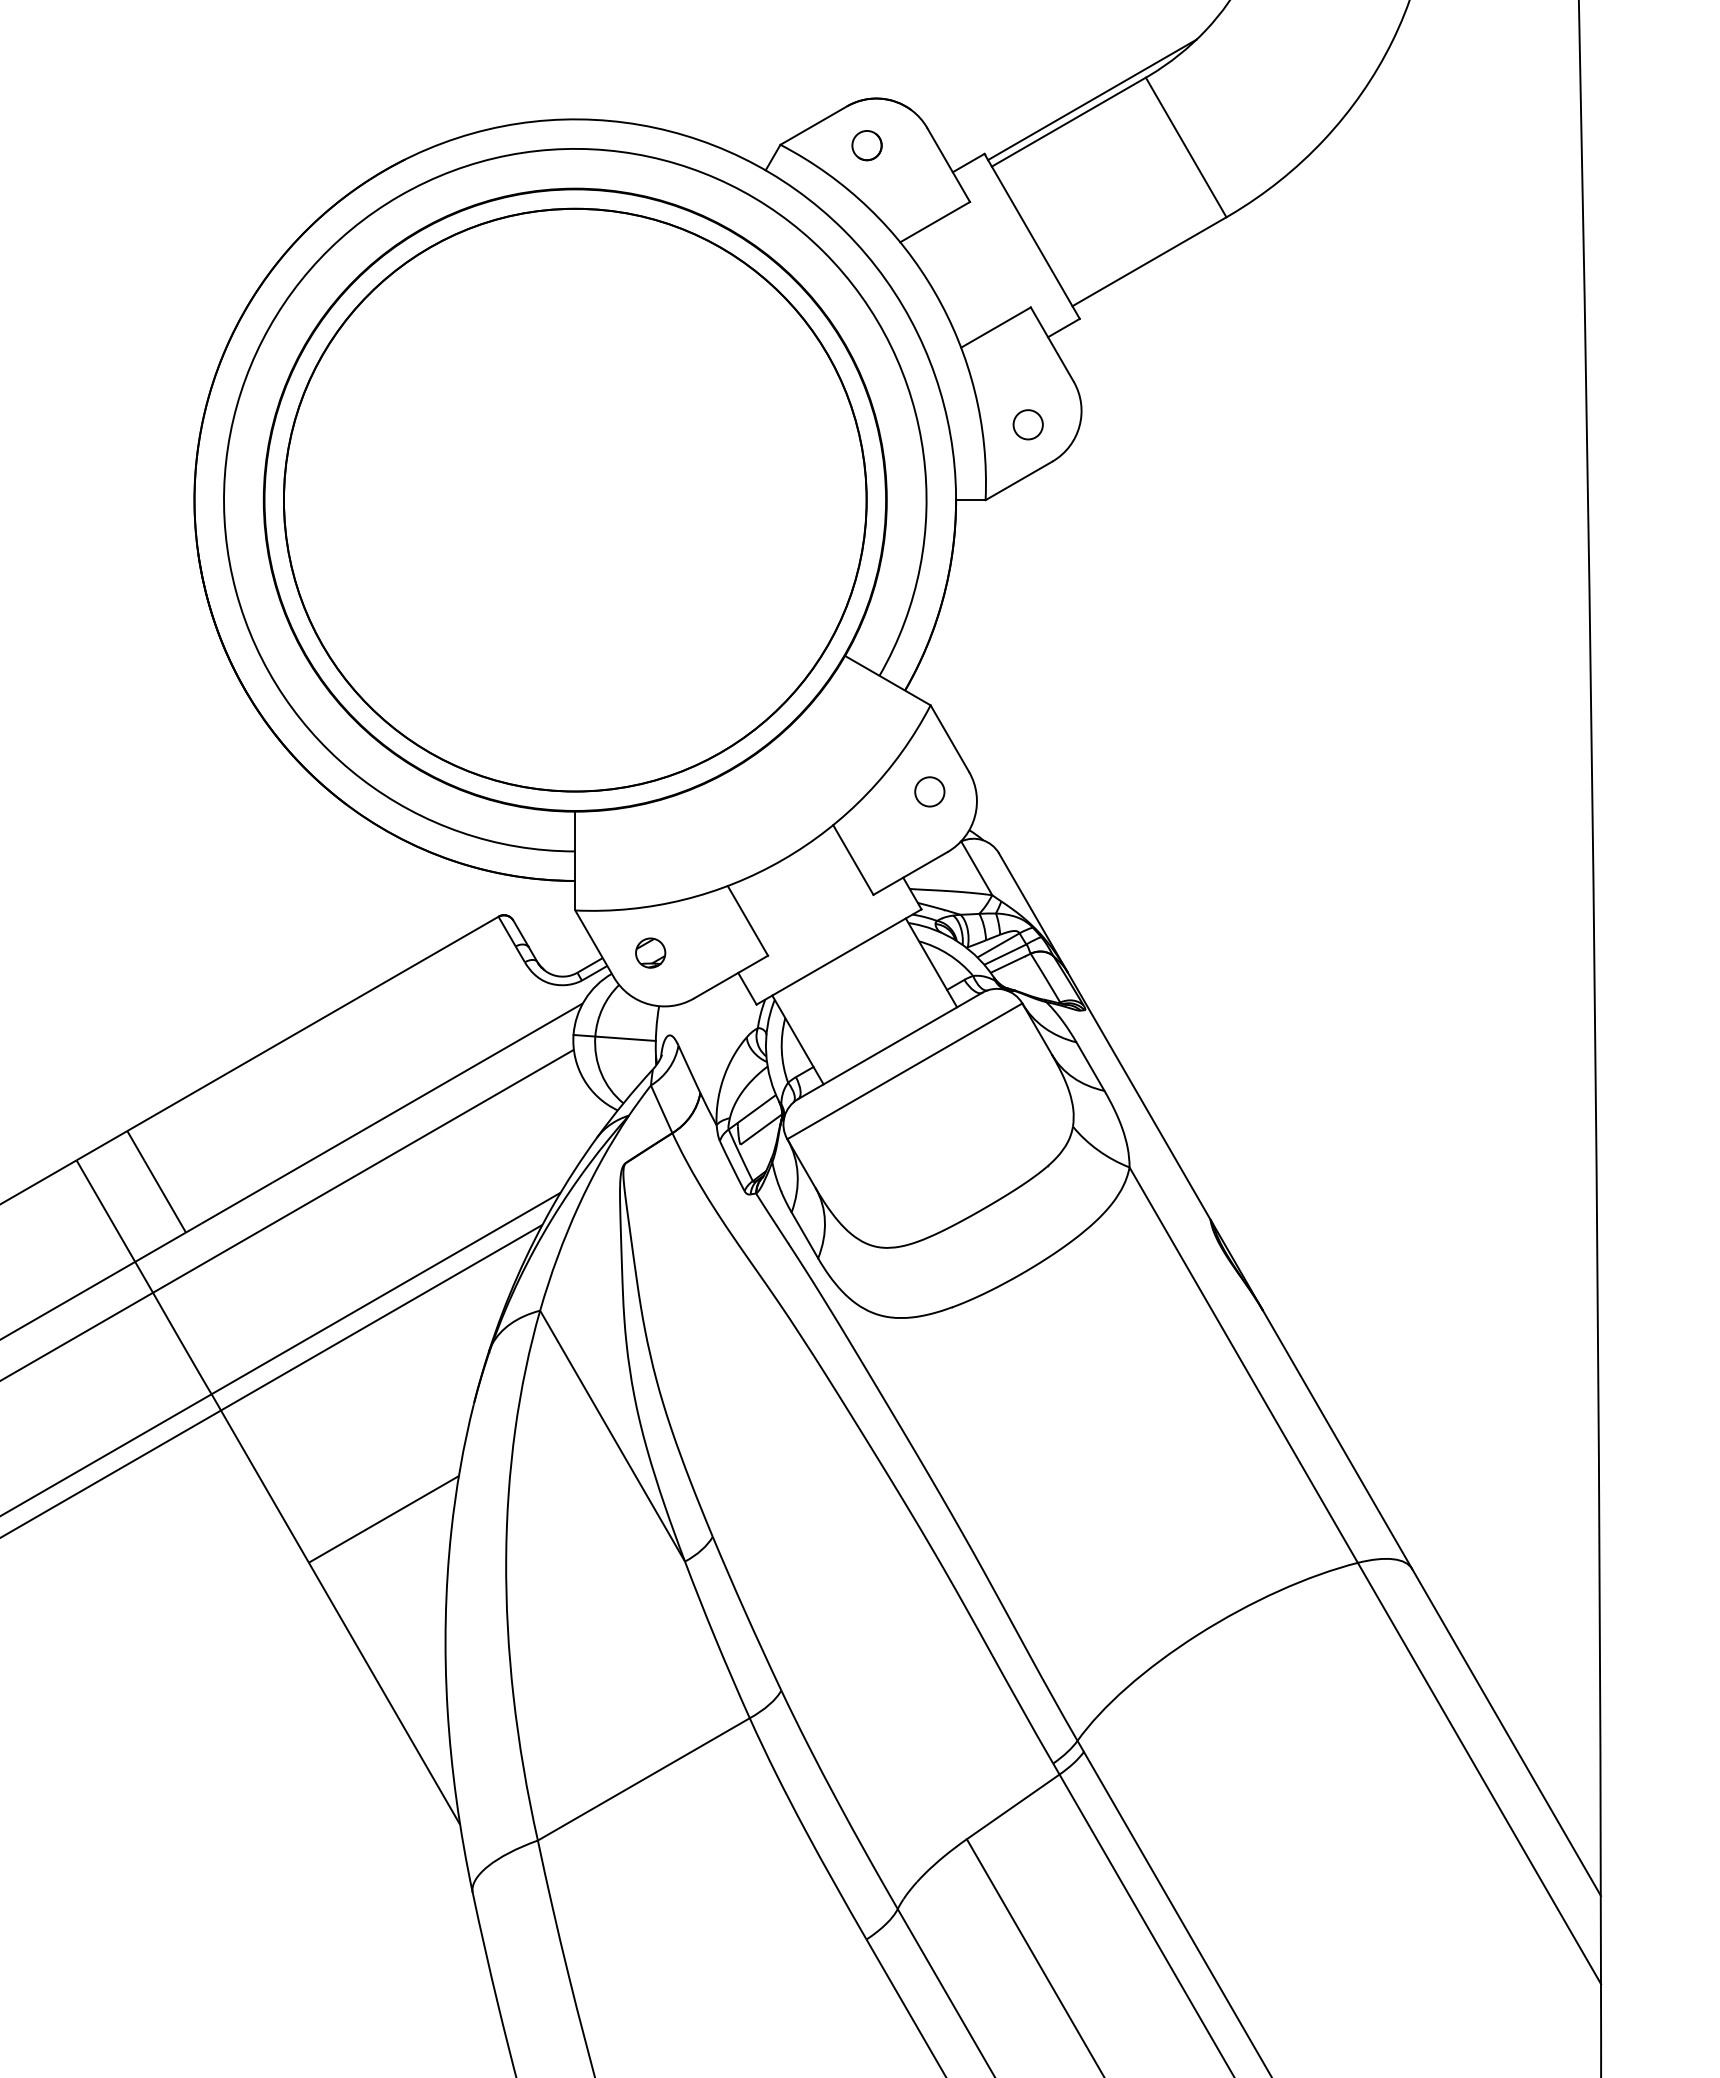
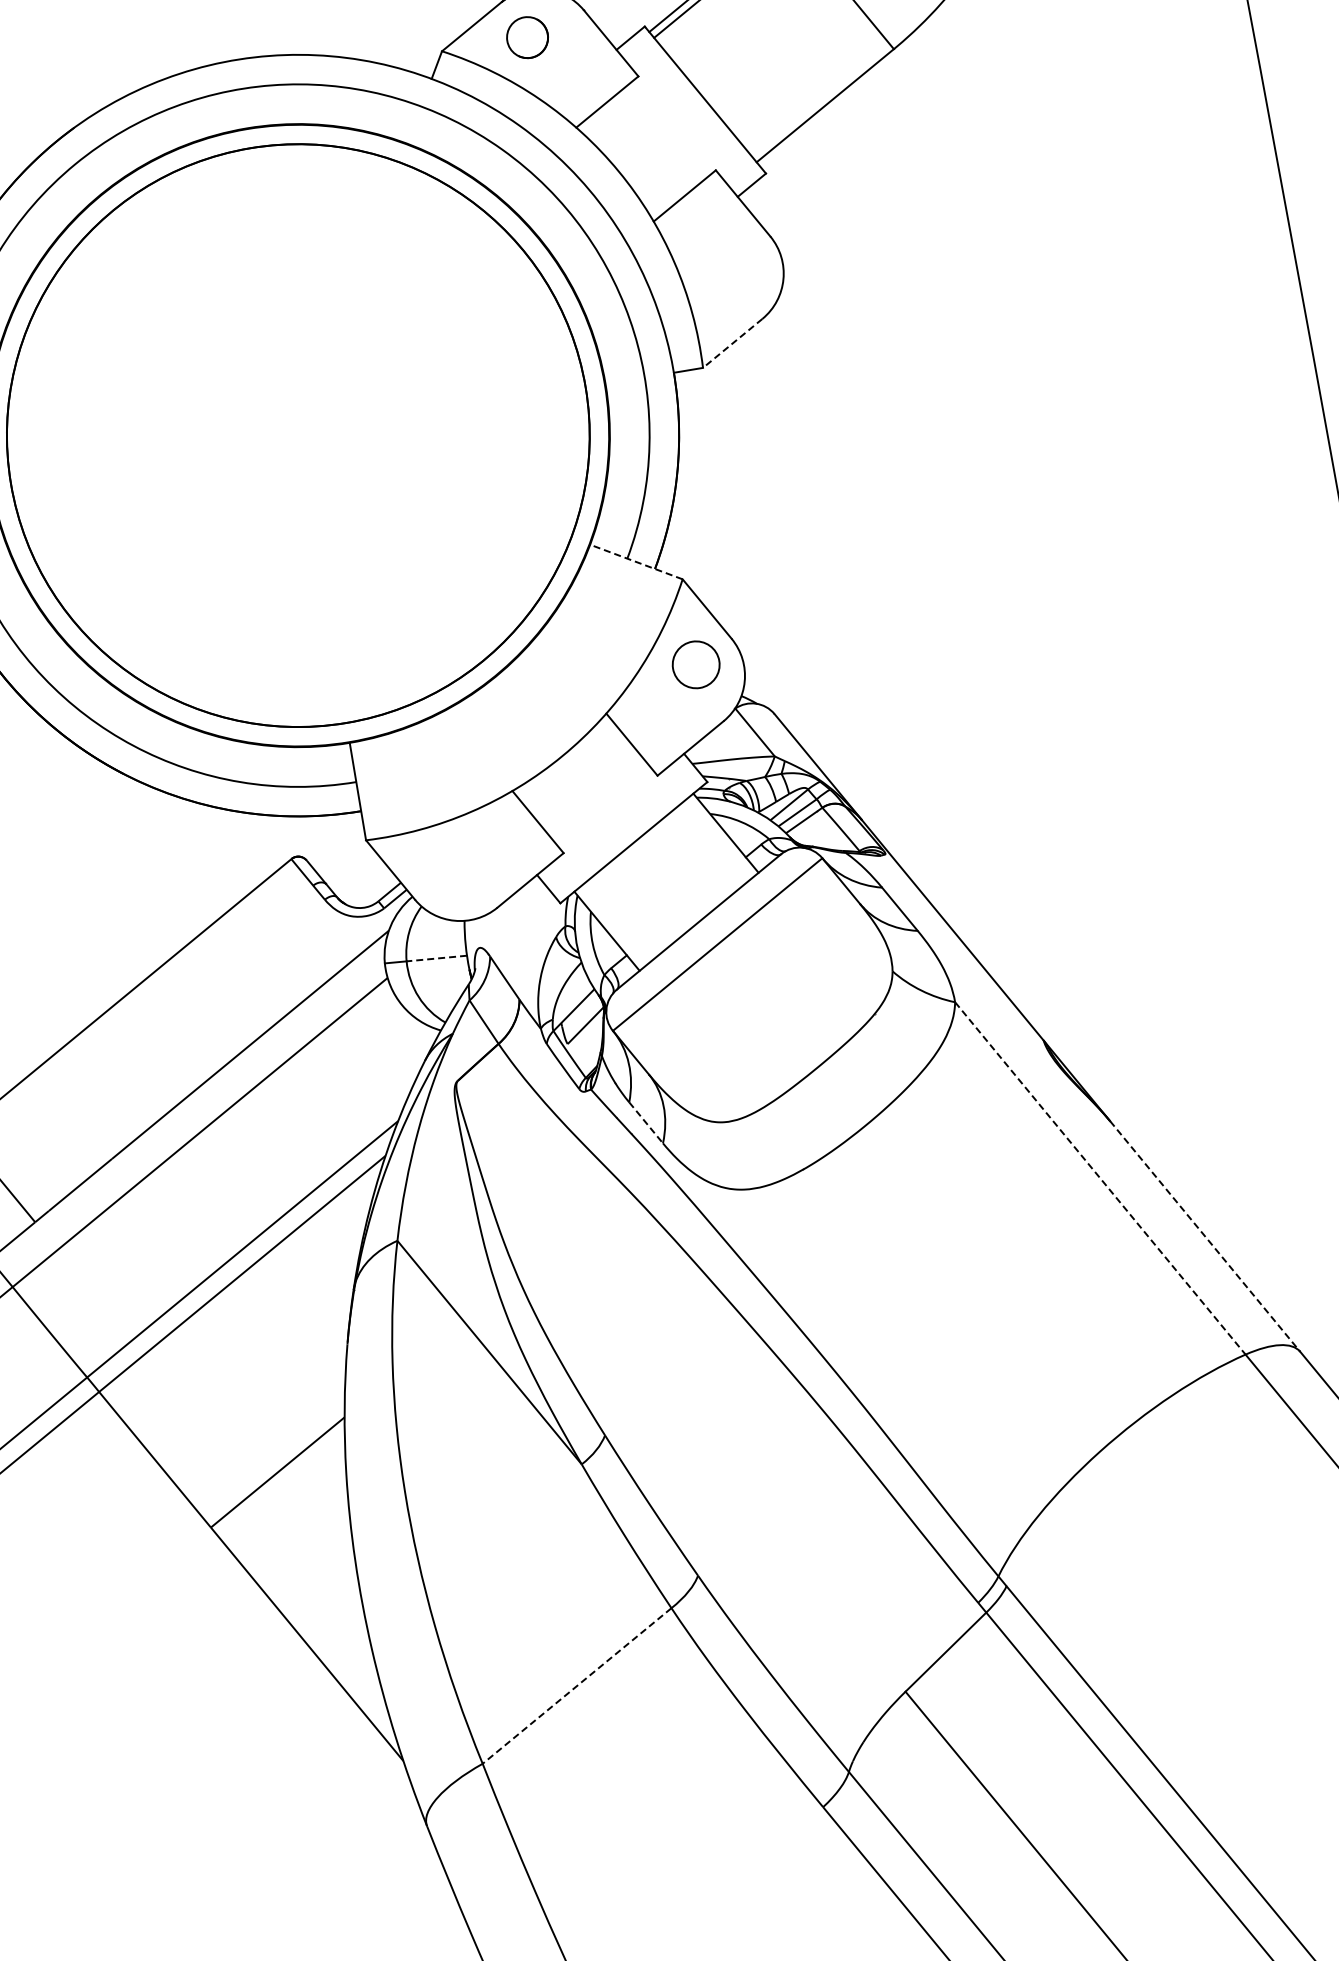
circle: (866, 145) -> (527, 37), size x1.4
circle: (1027, 424) -> (731, 286), removed
line: (1018, 481) -> (732, 344), solid -> dashed
line: (887, 680) -> (636, 561), solid -> dashed
circle: (929, 791) -> (695, 664), size x1.6
part: (650, 952) -> (447, 869), removed
line: (625, 1038) -> (436, 958), solid -> dashed
line: (804, 1235) -> (645, 1123), solid -> dashed
line: (1243, 1365) -> (1100, 1178), solid -> dashed
line: (1337, 1440) -> (1205, 1237), solid -> dashed
line: (643, 1779) -> (576, 1686), solid -> dashed

